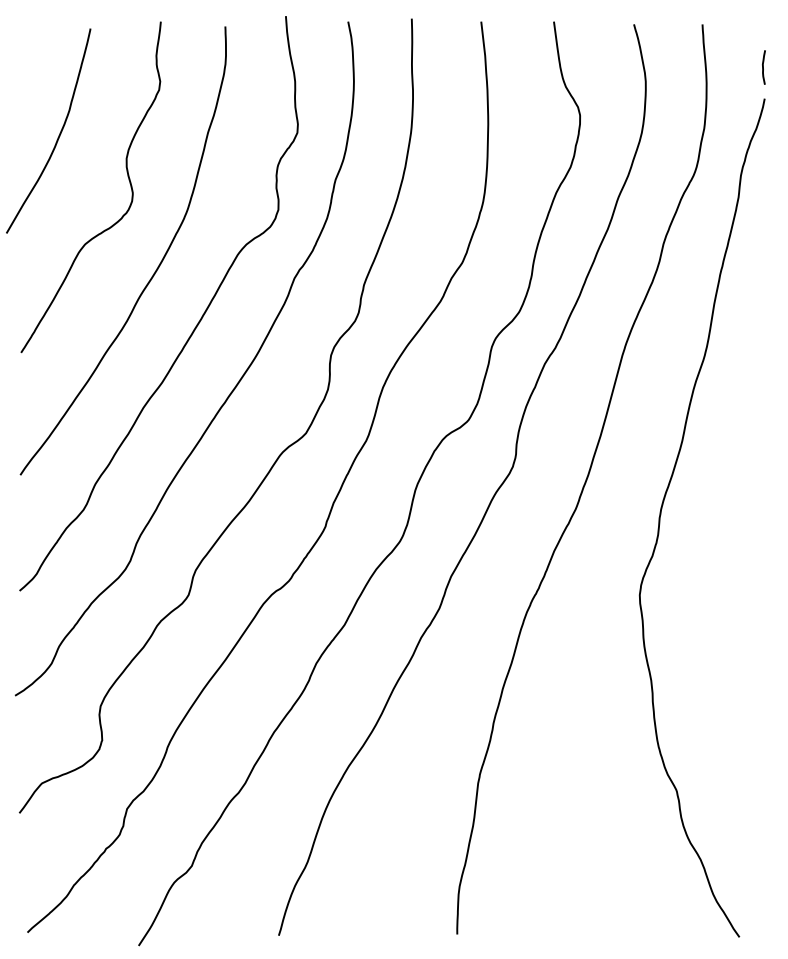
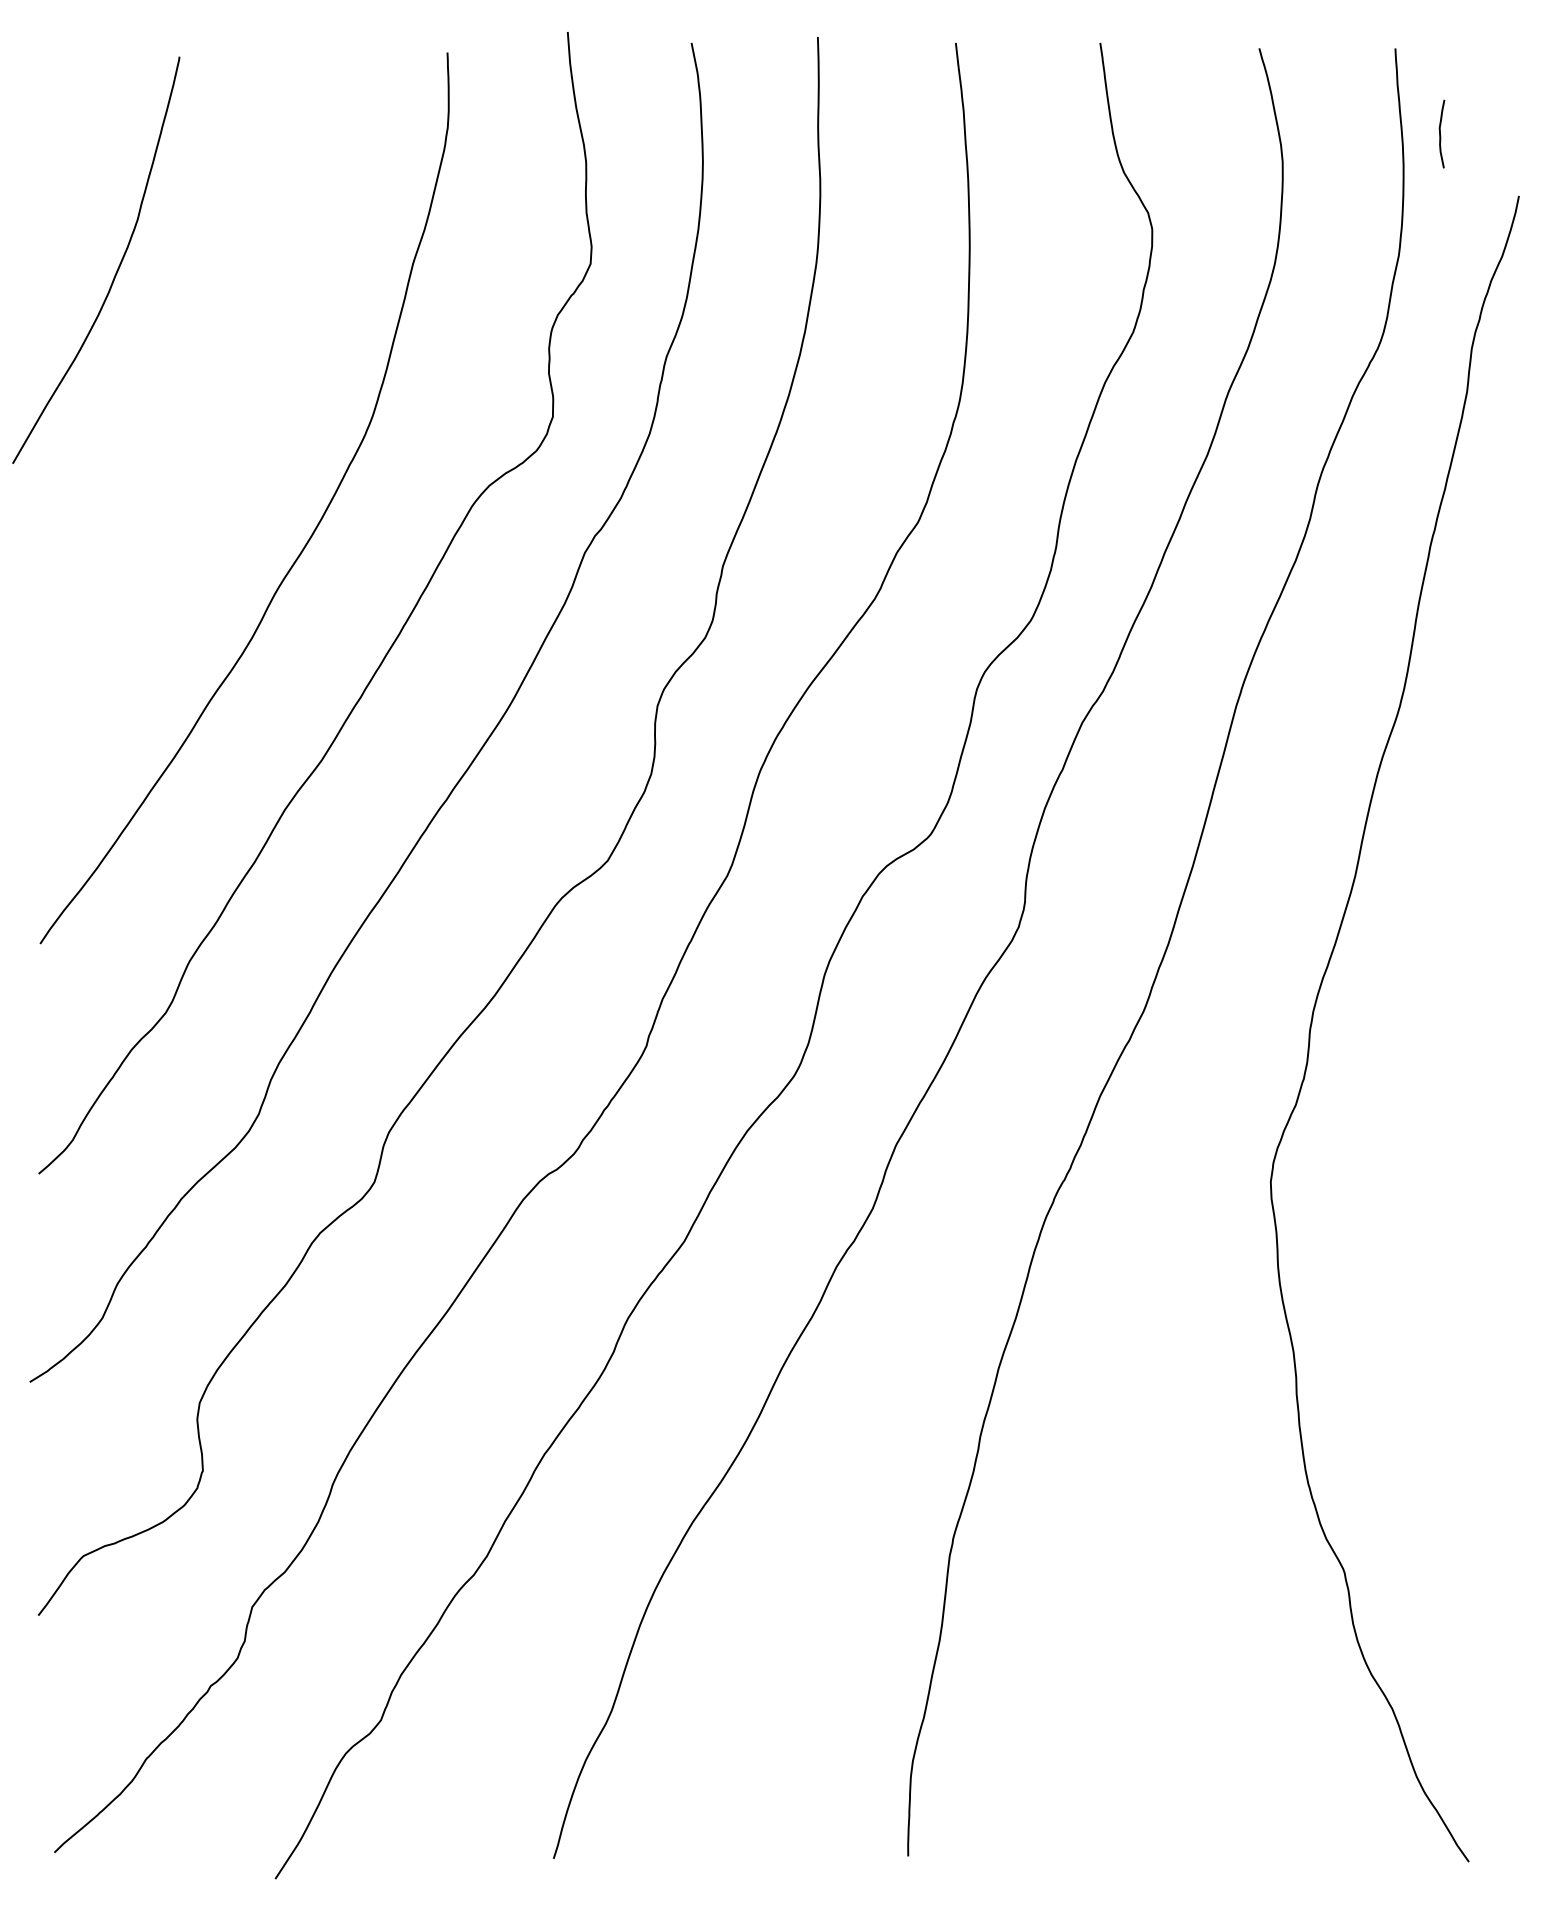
curve: (763, 67) -> (1441, 134), moved
curve: (127, 176) -> (253, 350), removed

